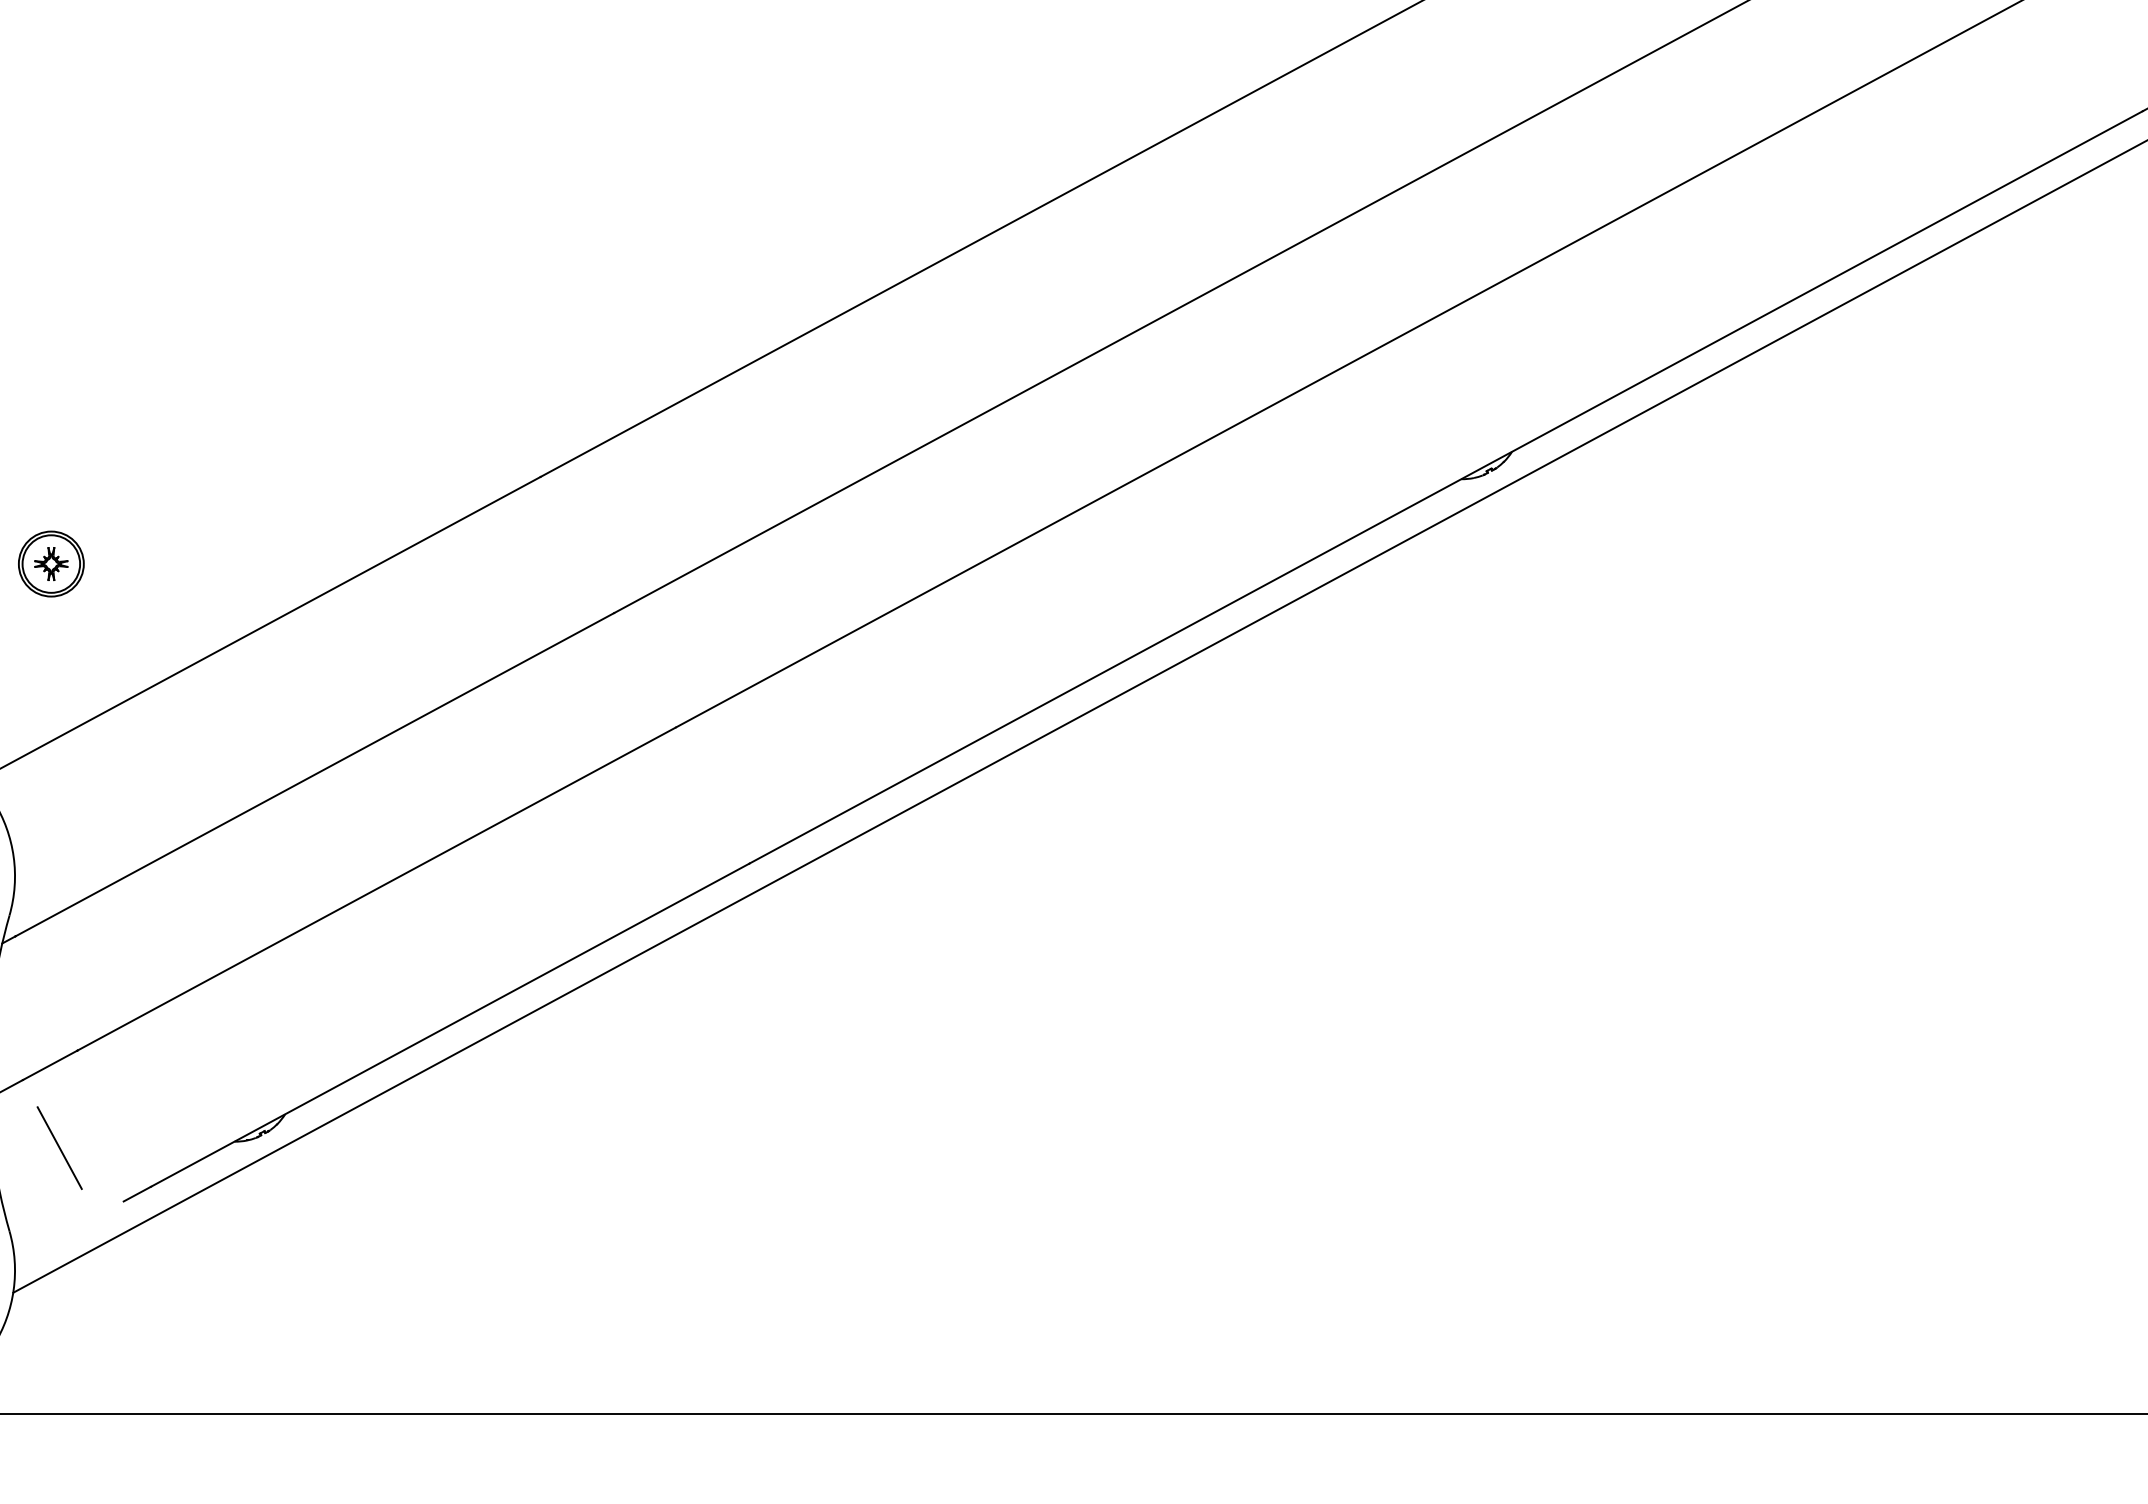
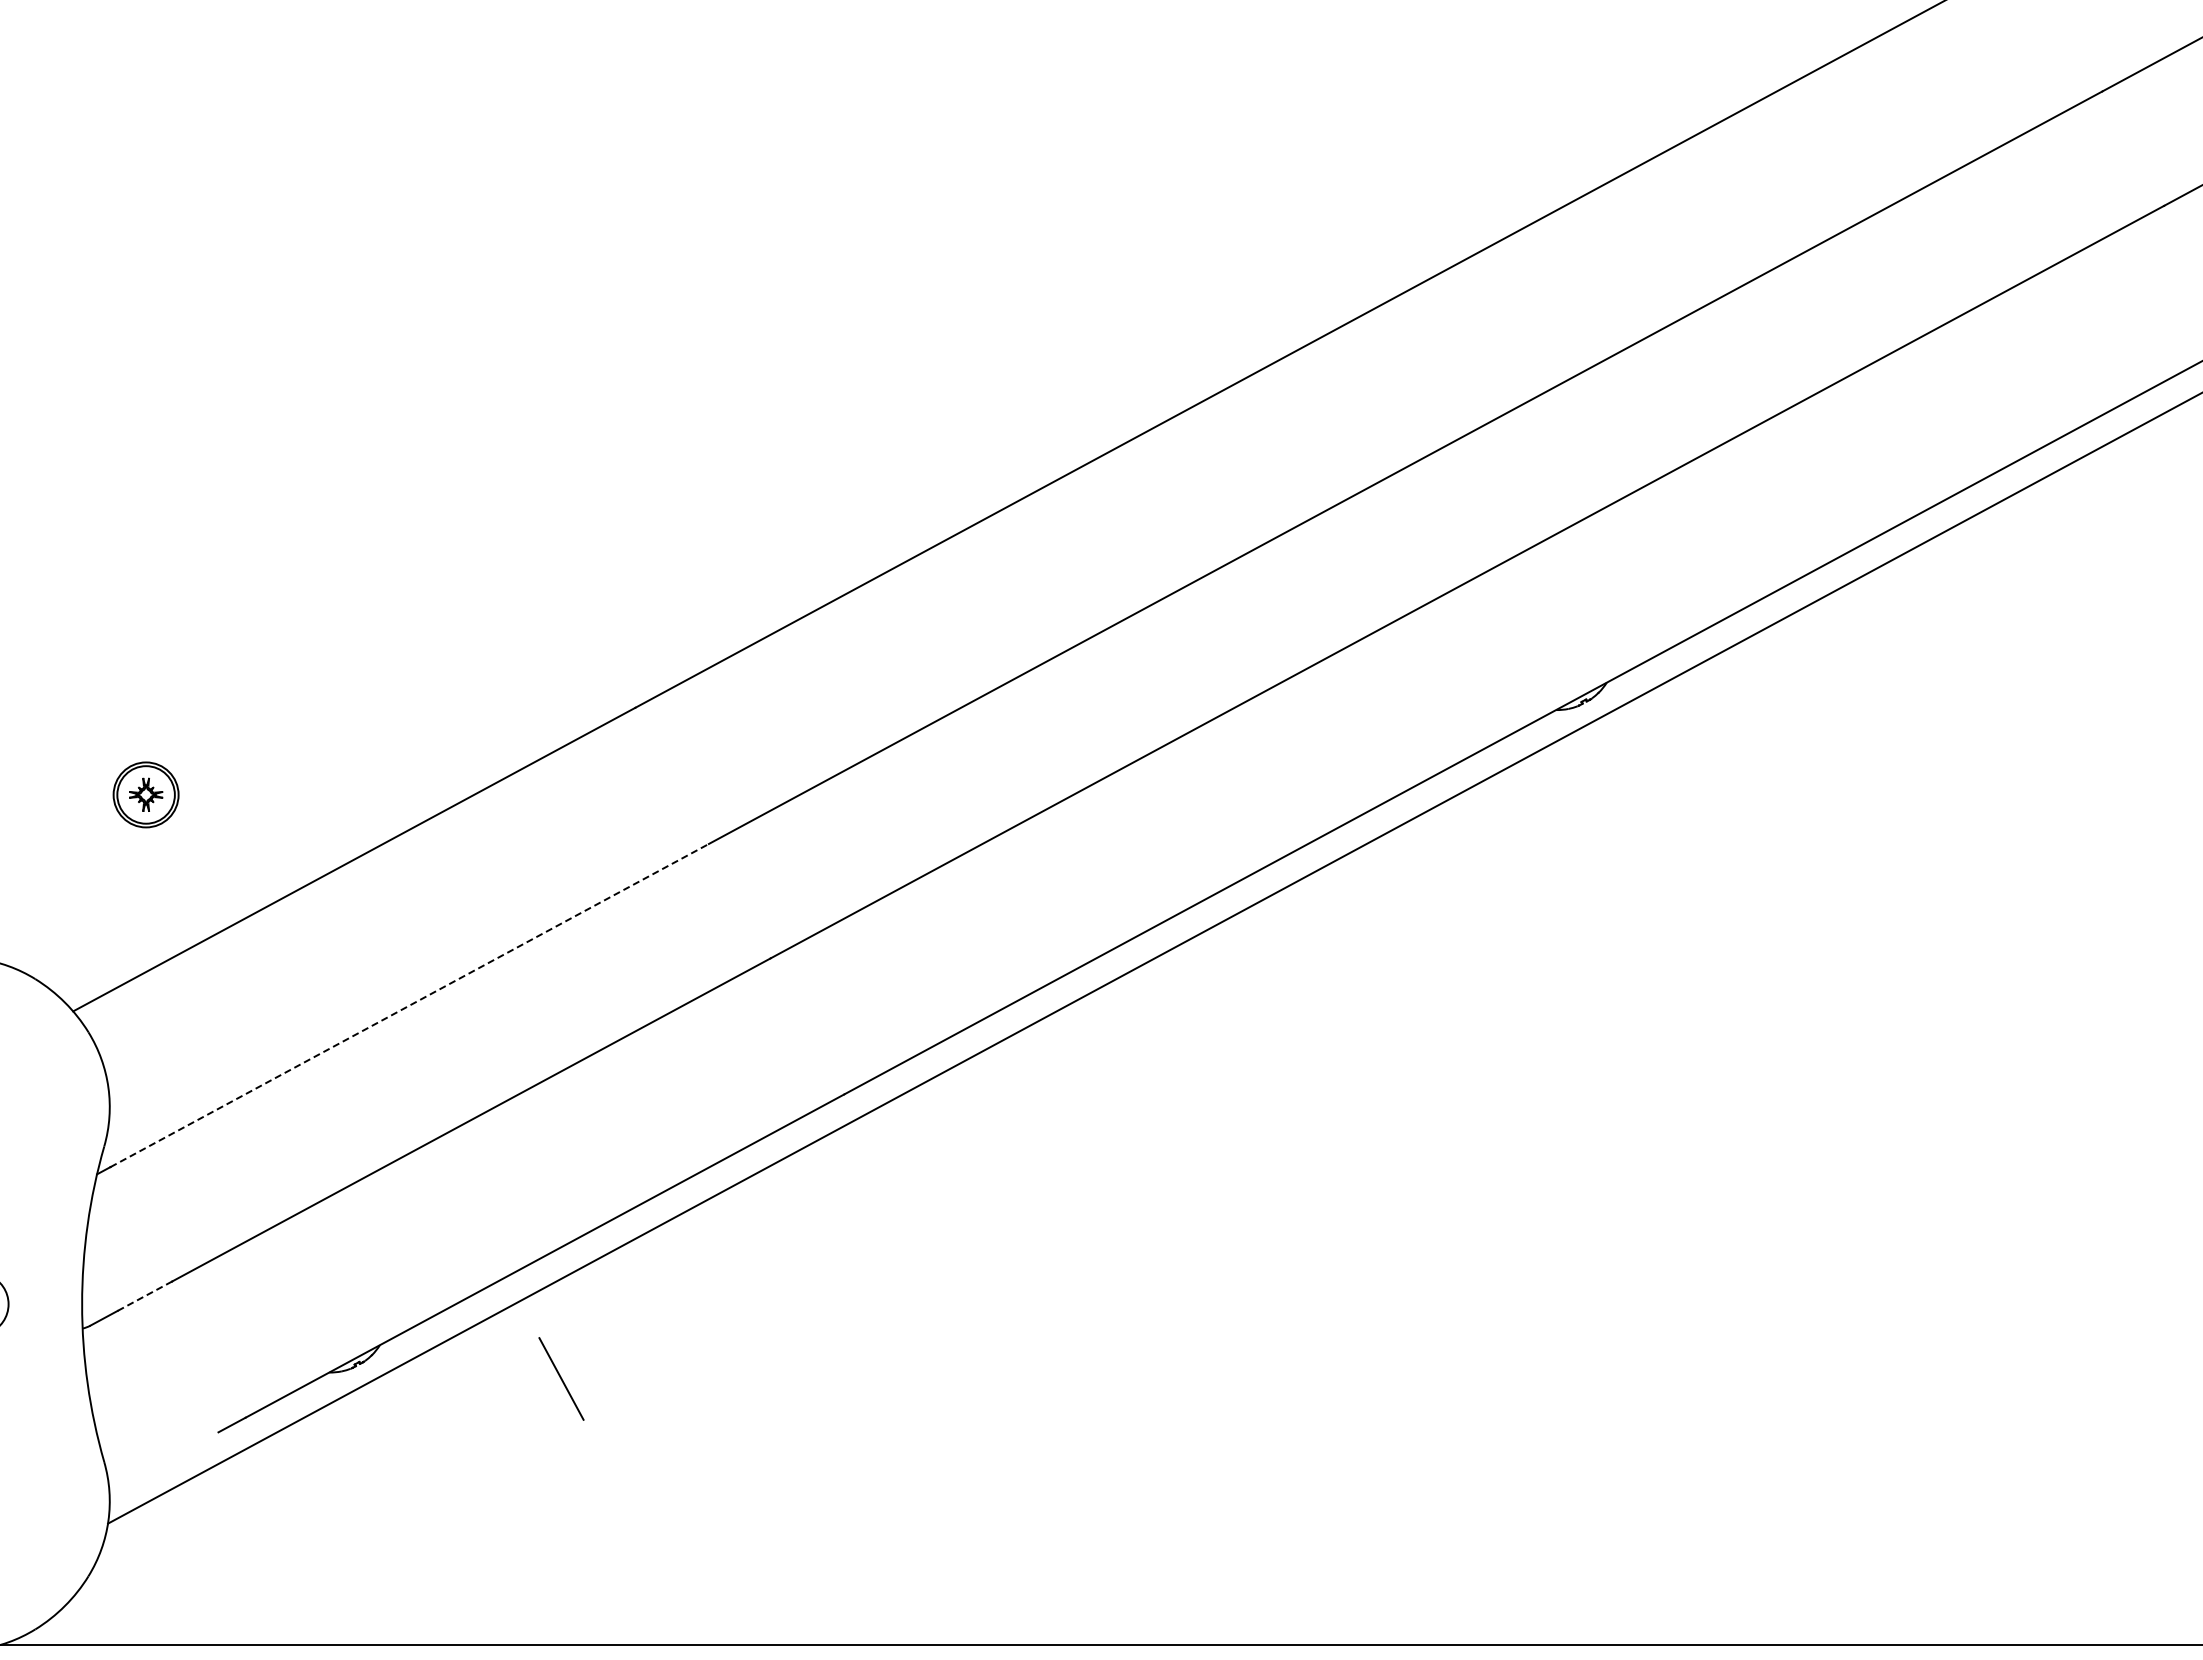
line: (315, 774) -> (410, 1005), solid -> dashed
line: (49, 1065) -> (144, 1296), solid -> dashed
line: (59, 1147) -> (561, 1378), moved

